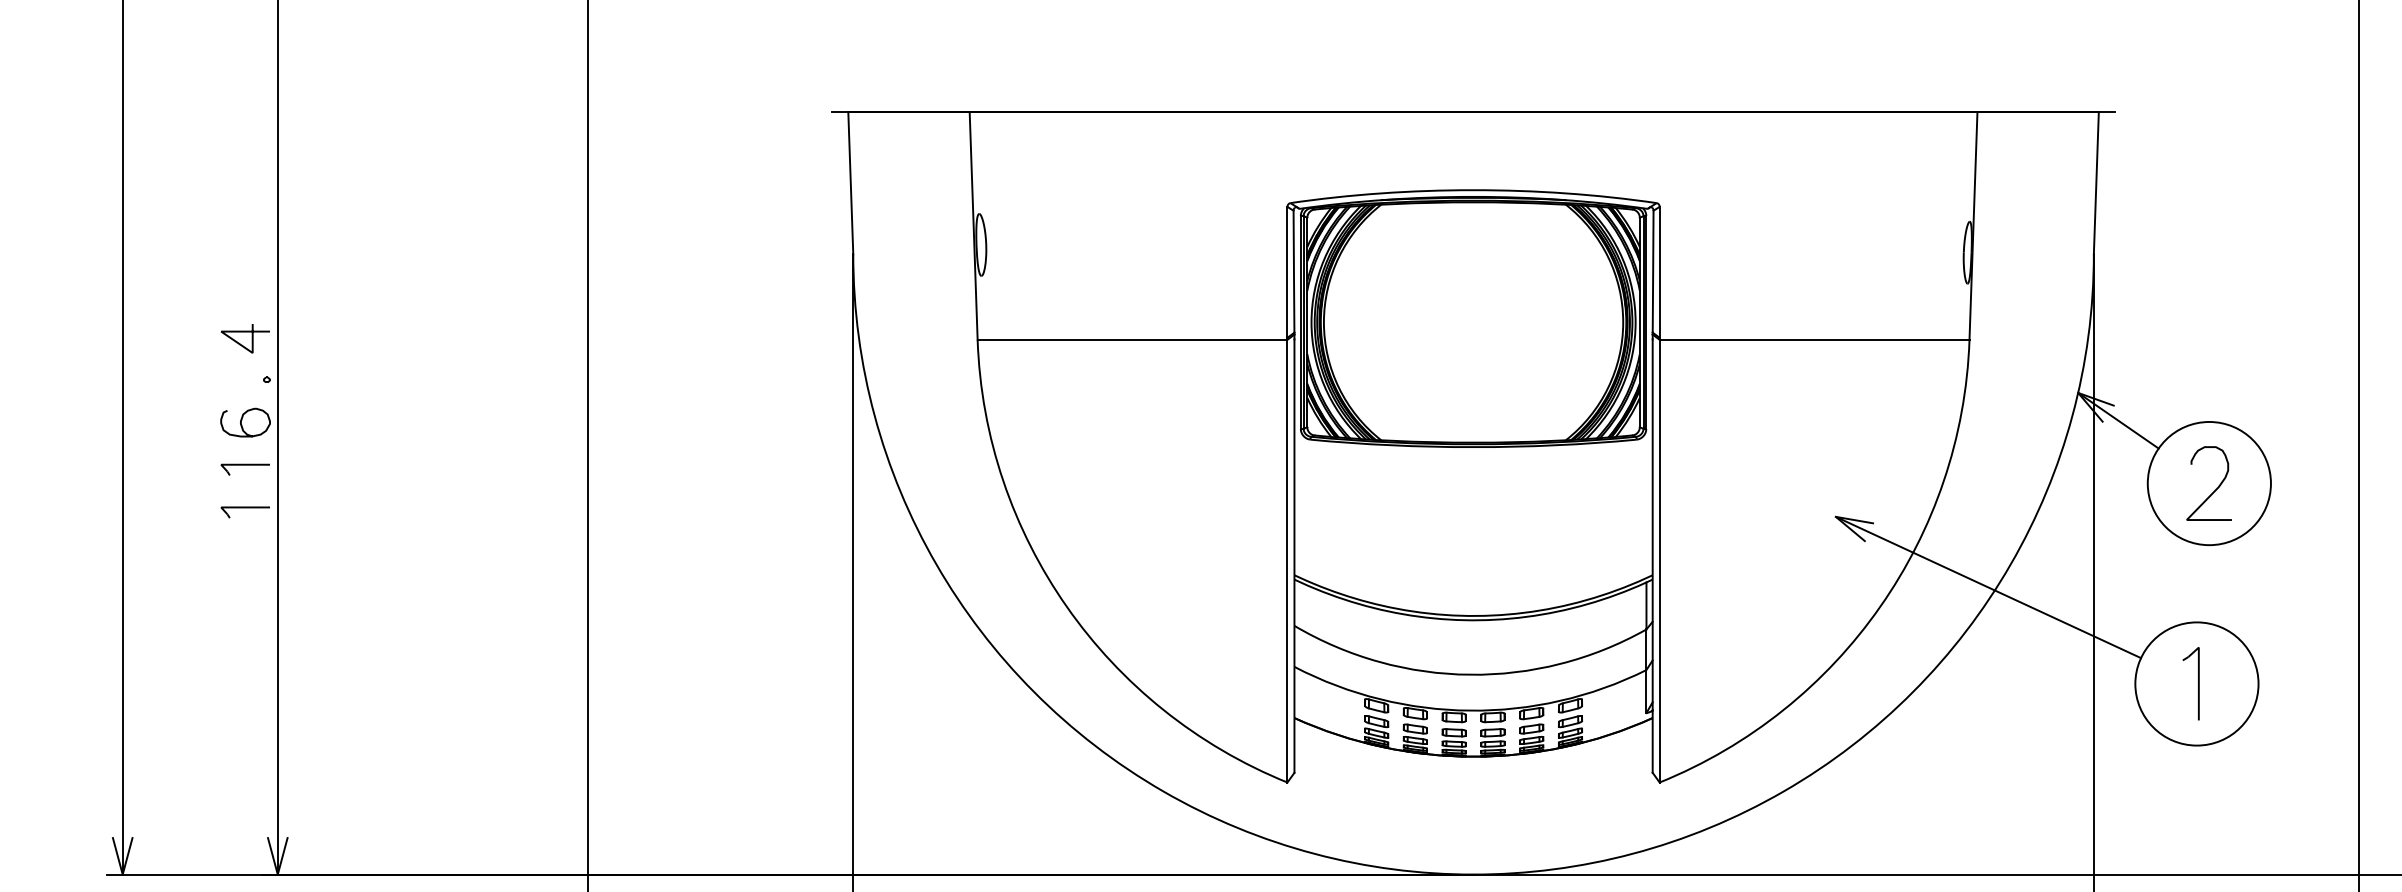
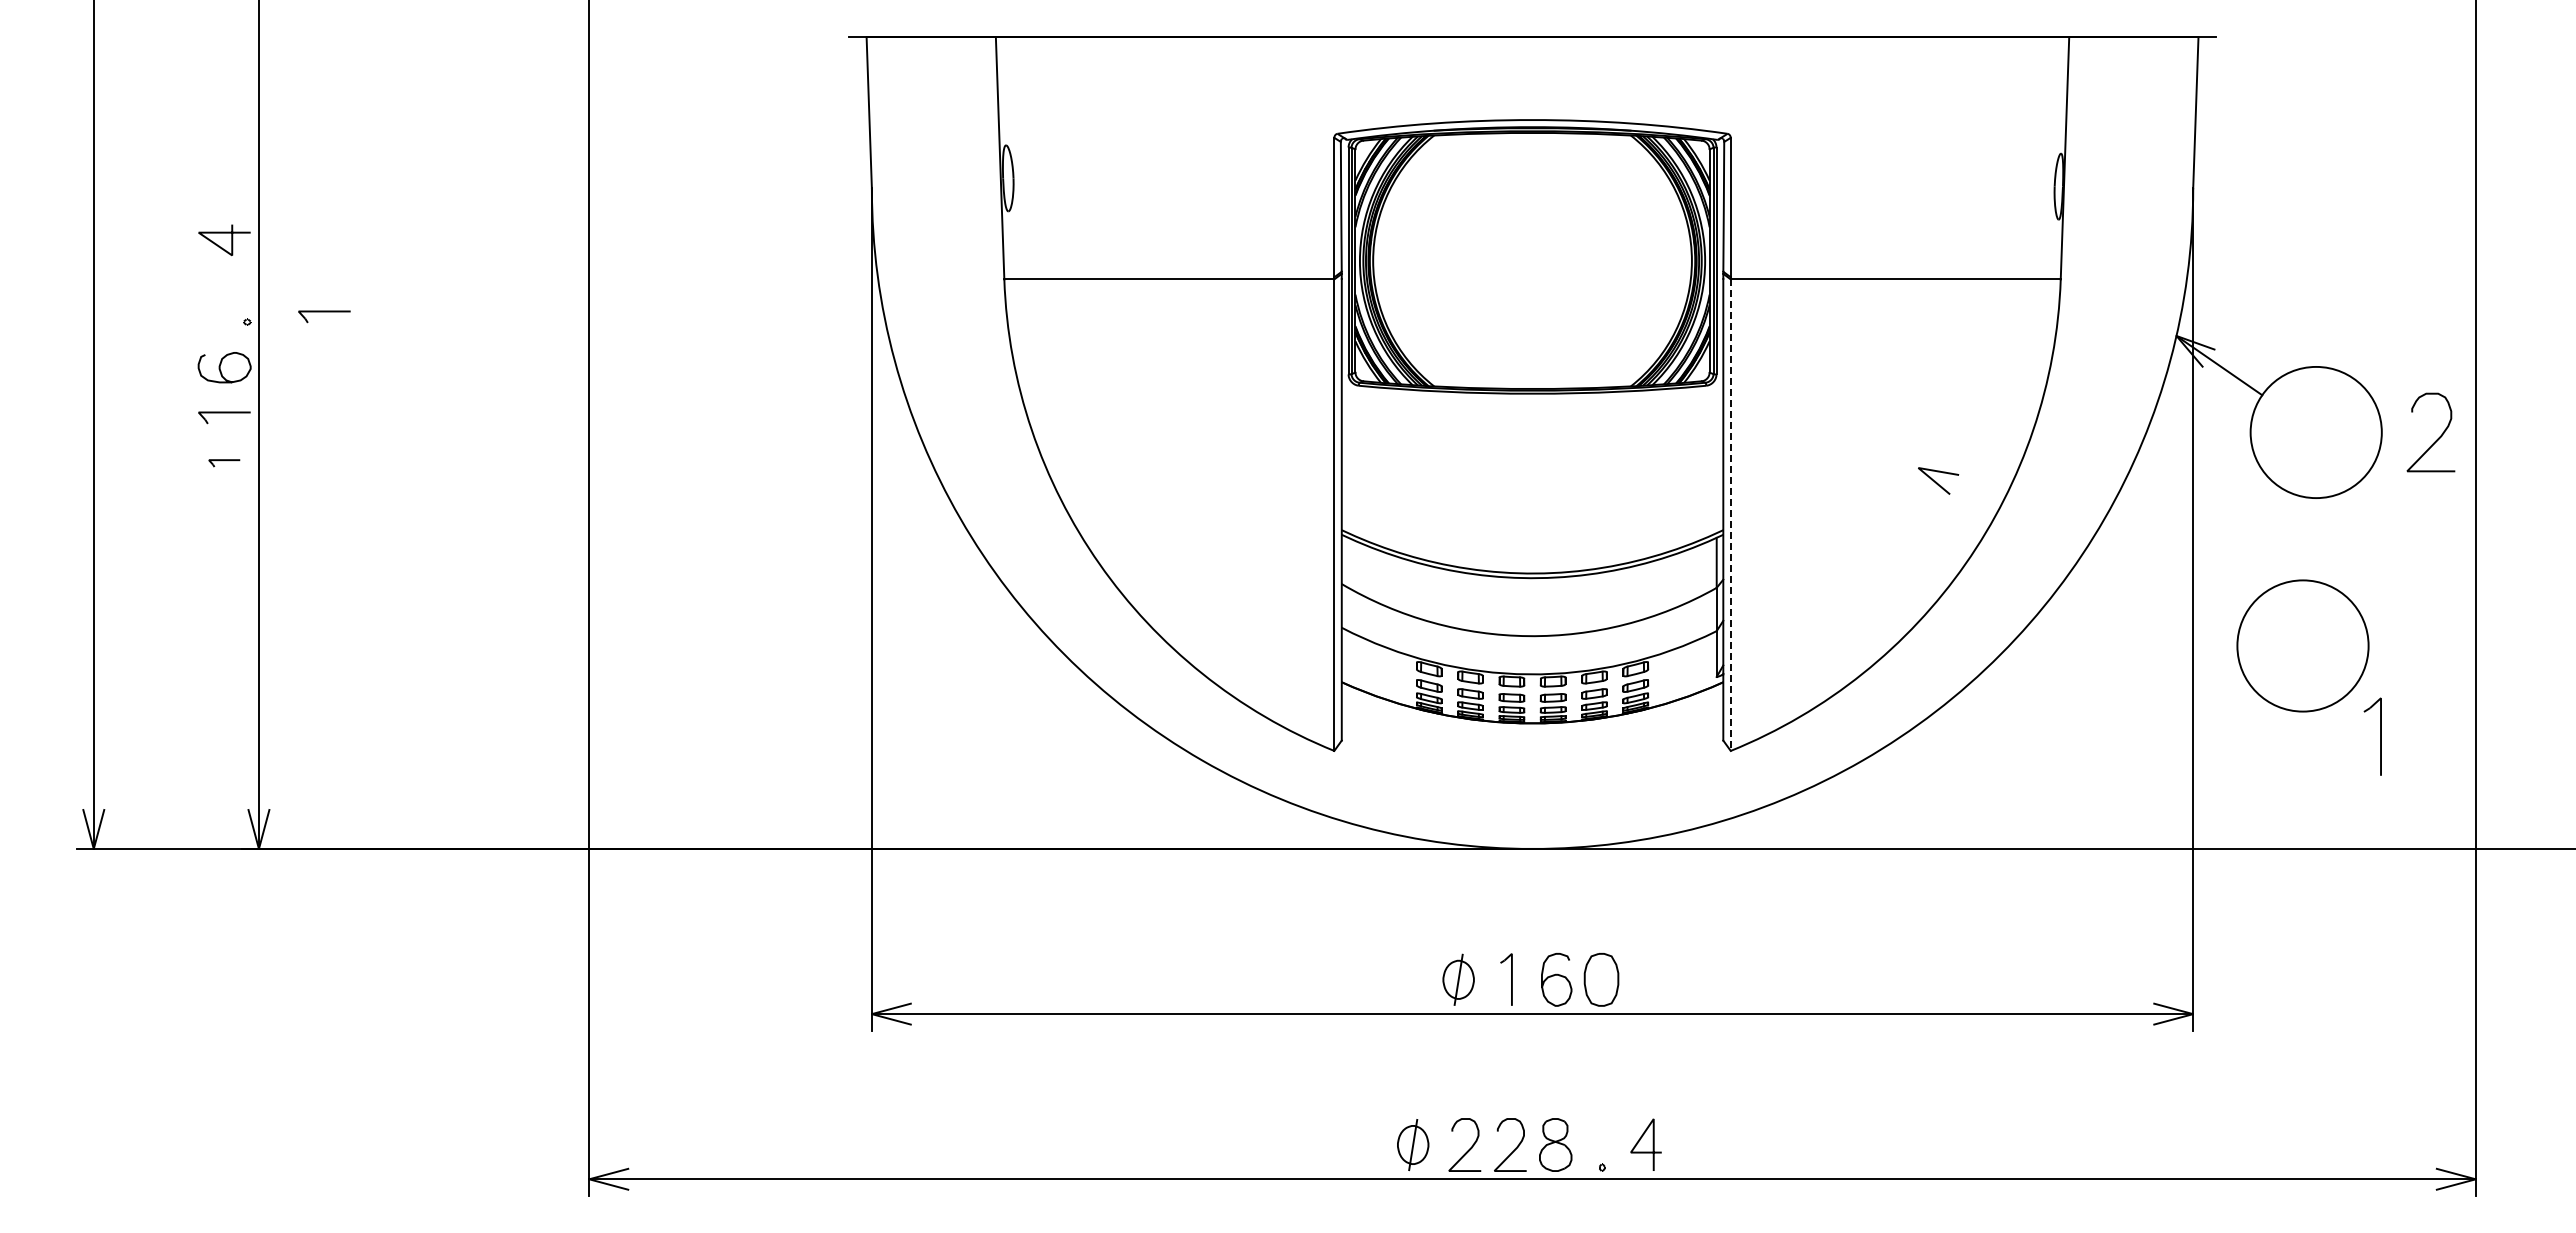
line: (245, 332) -> (224, 233), moved
part: (339, 374) -> (324, 316), added
curve: (2215, 489) -> (2437, 438), moved
part: (245, 512) -> (224, 463), size x0.6
line: (1659, 561) -> (1730, 515), solid -> dashed
line: (1988, 586) -> (2080, 542), removed
part: (2198, 683) -> (2380, 736), moved

